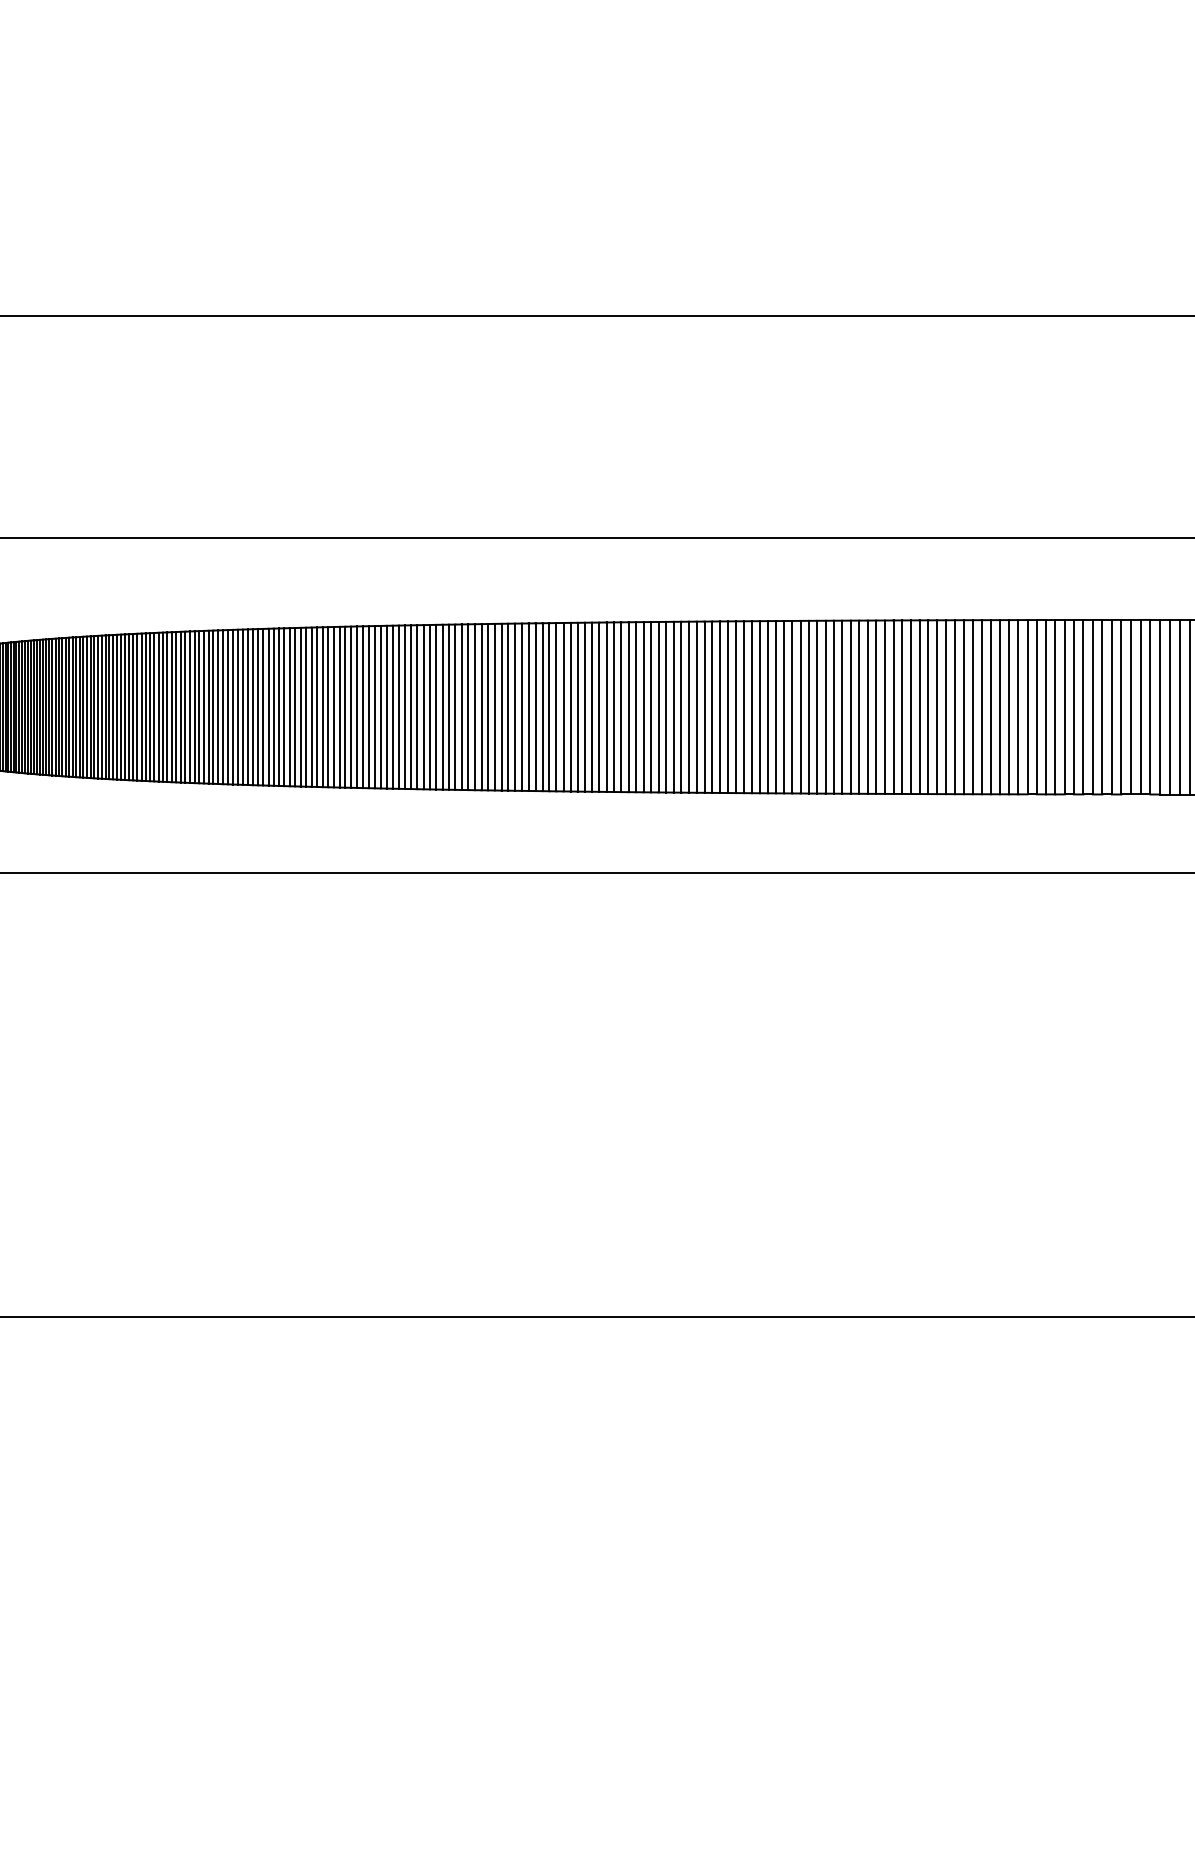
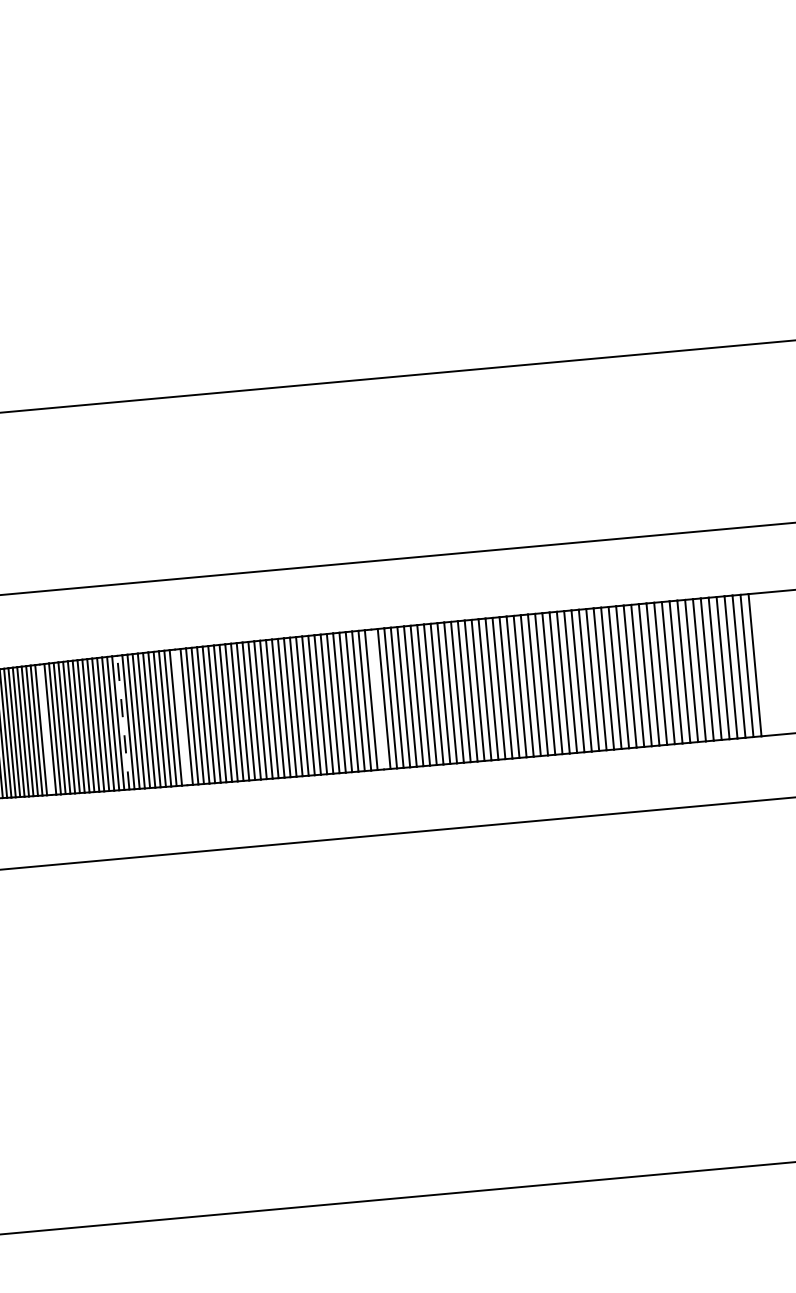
line: (423, 706) -> (123, 722), solid -> dashed
line: (494, 706) -> (180, 716), removed
line: (328, 707) -> (45, 729), removed
line: (735, 707) -> (377, 699), removed

